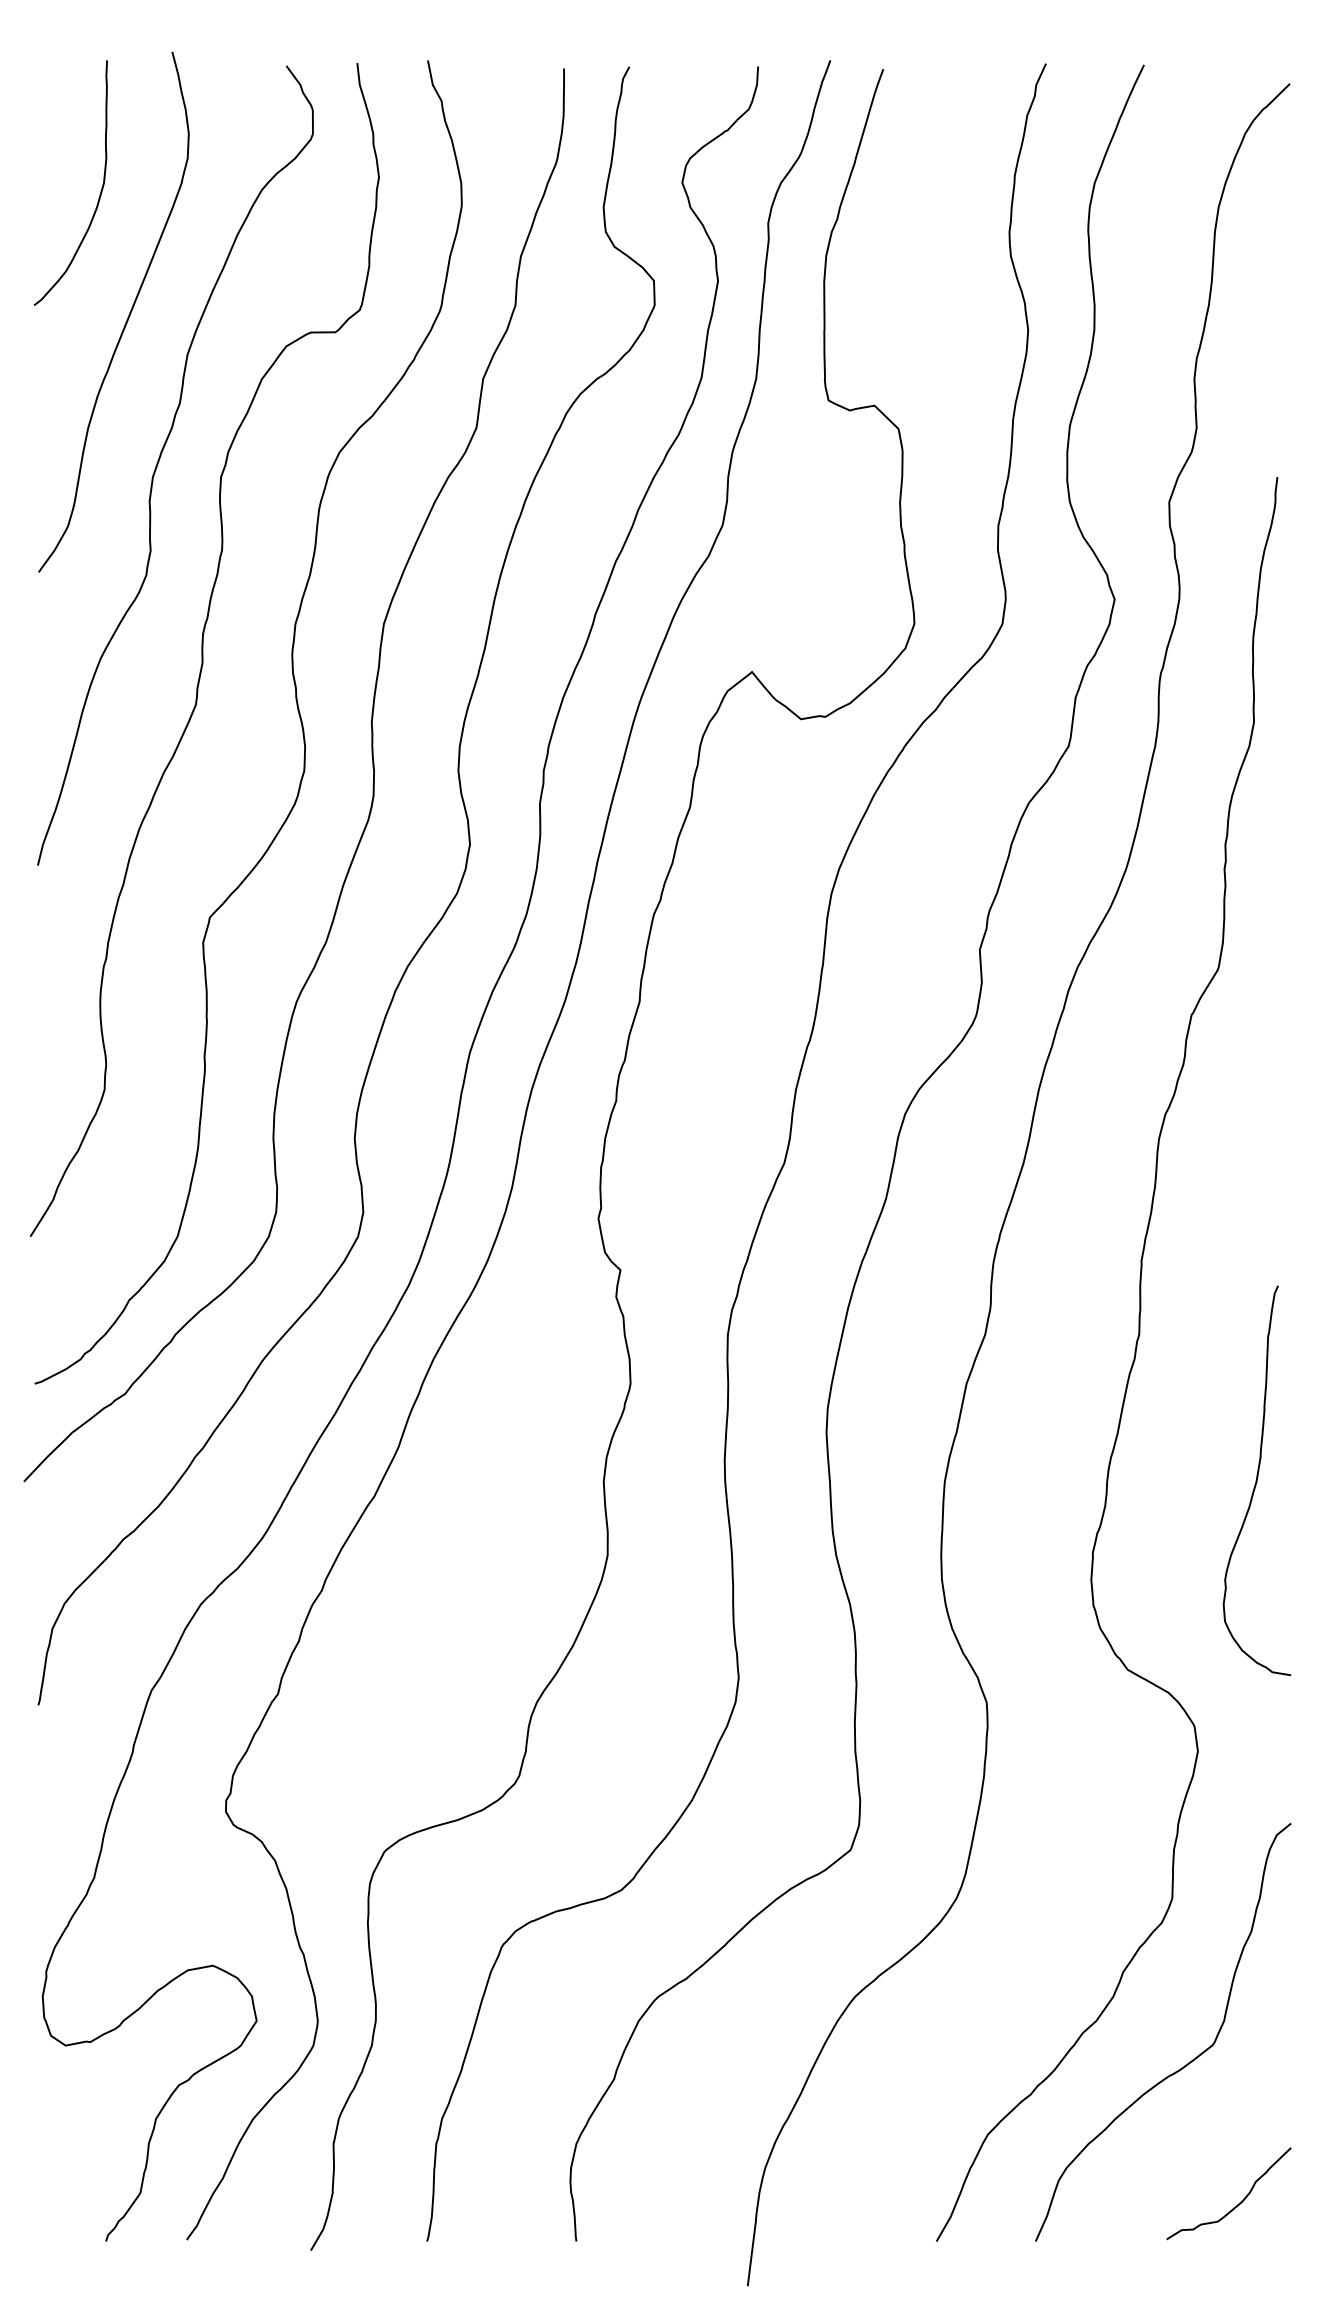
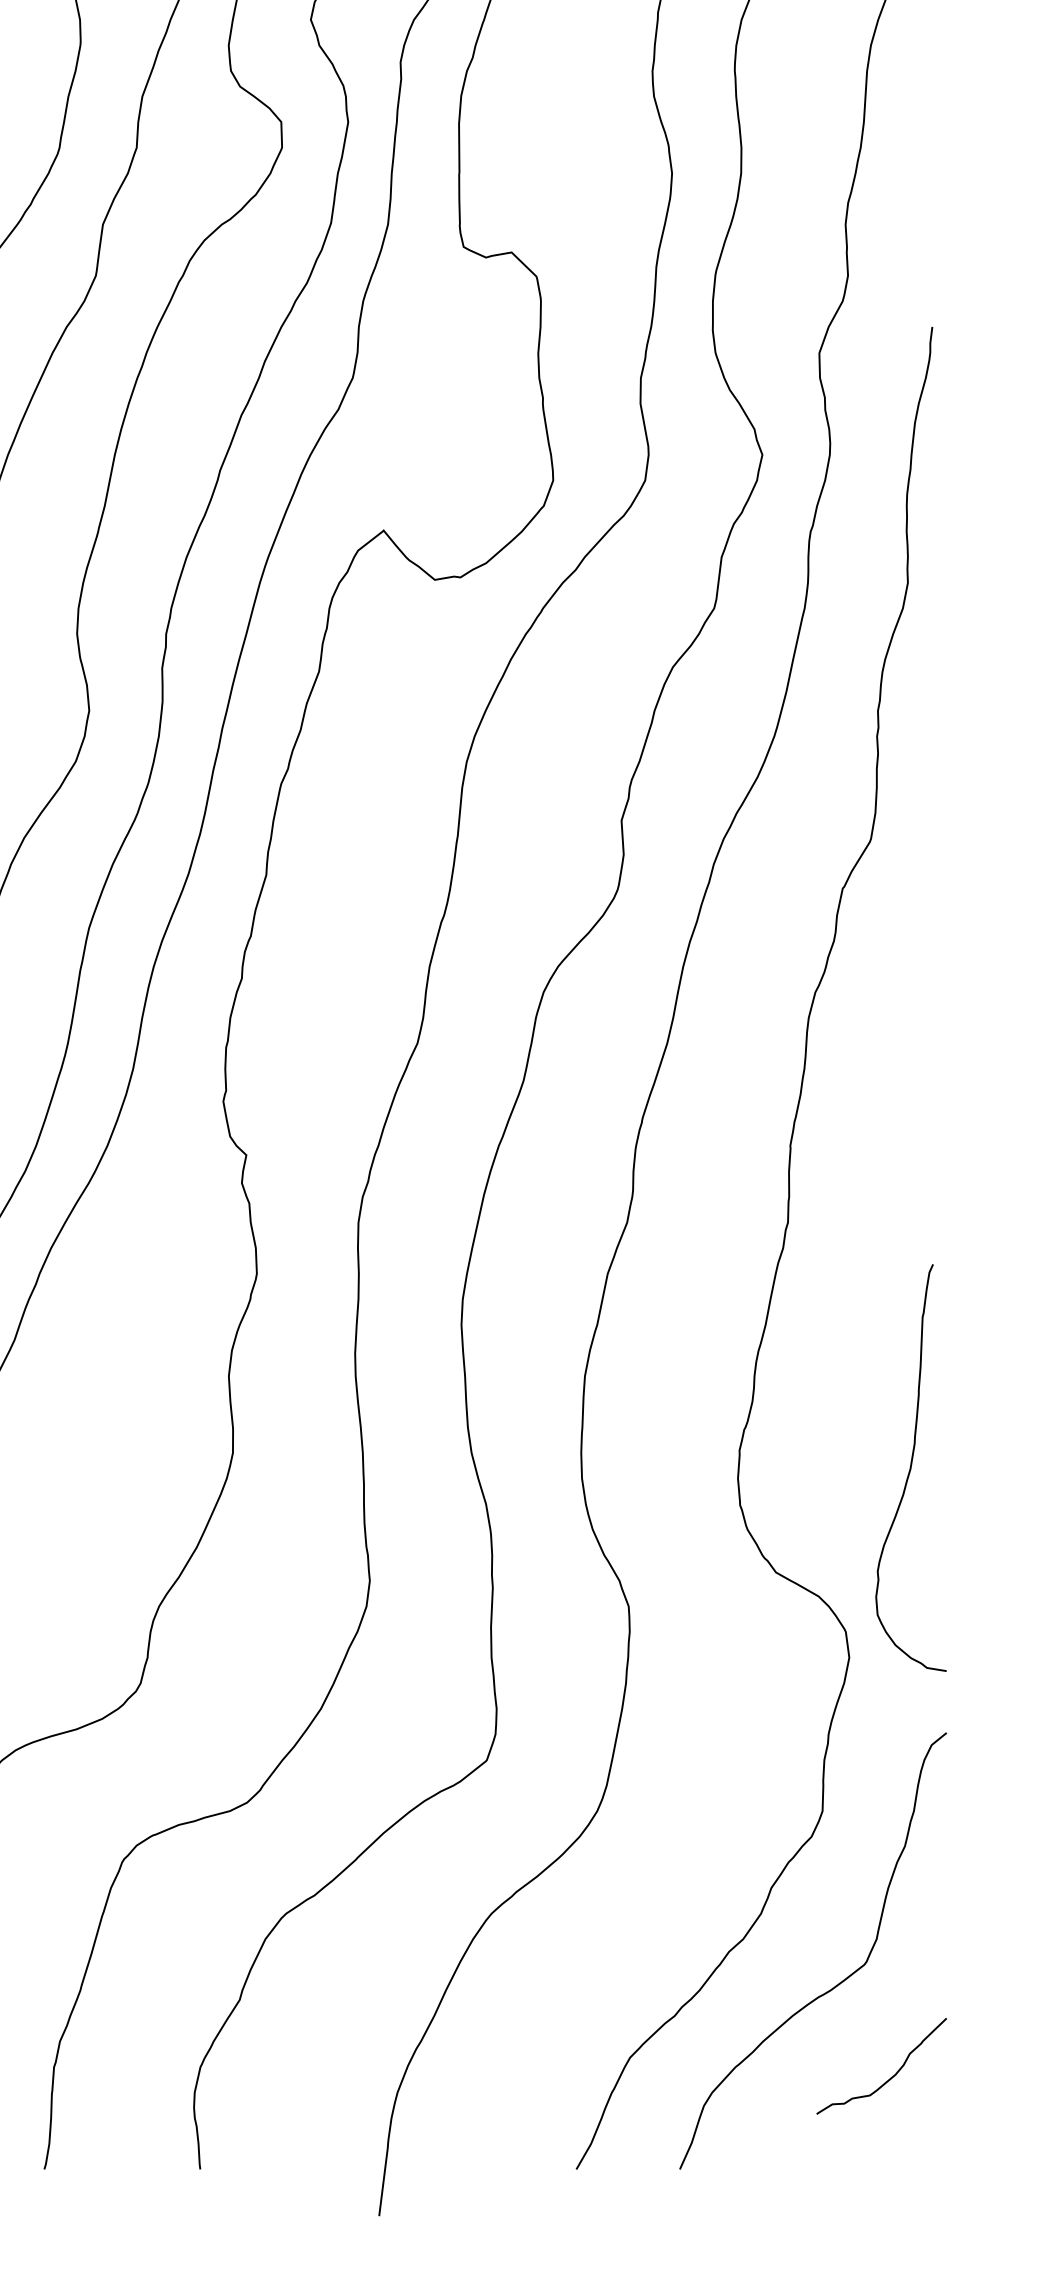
curve: (1256, 1480) -> (910, 1467), moved
curve: (1238, 2203) -> (891, 2076), moved

